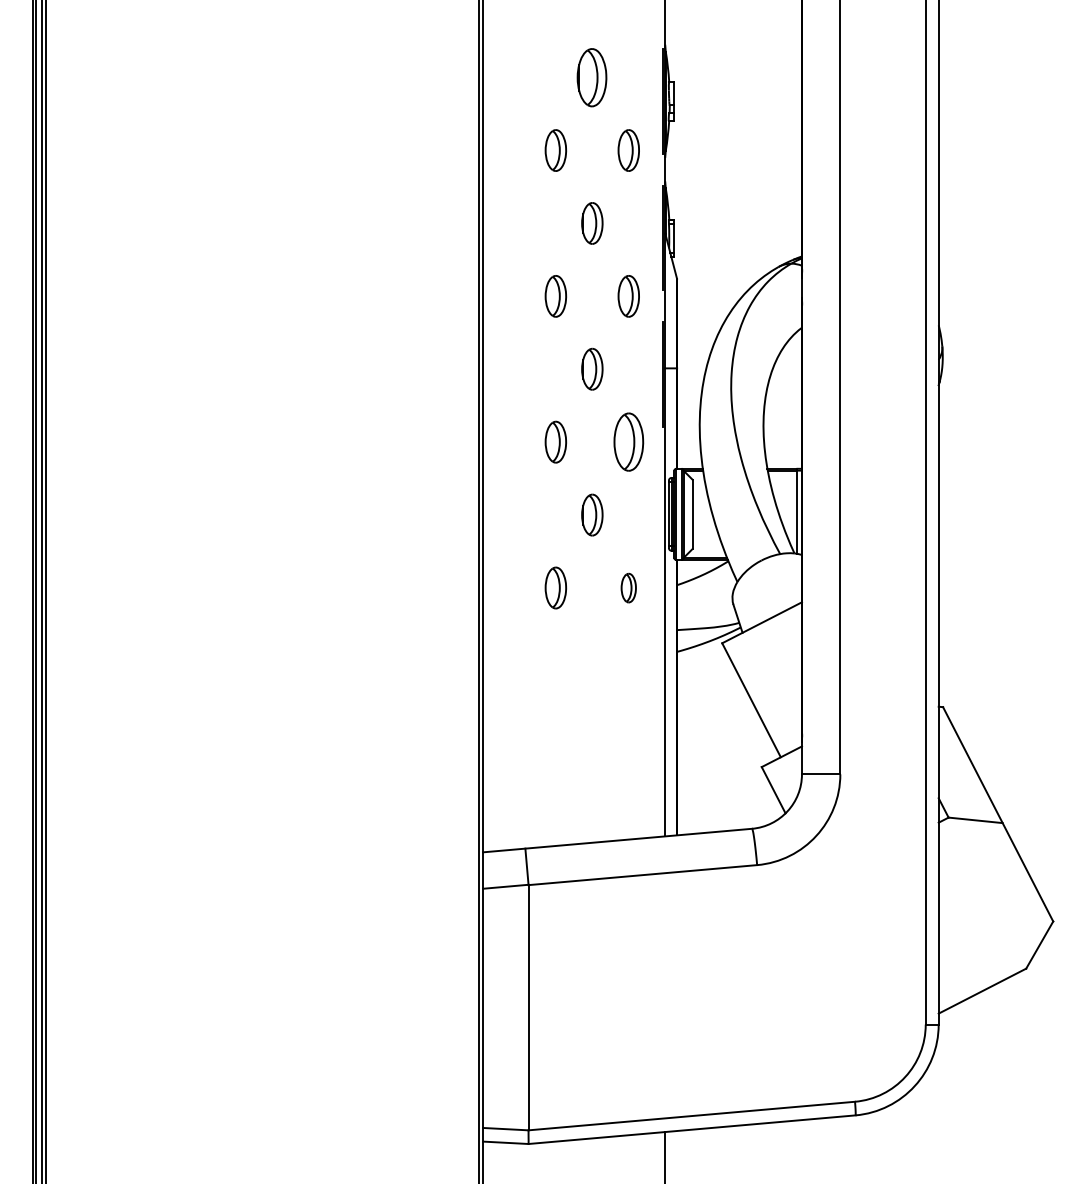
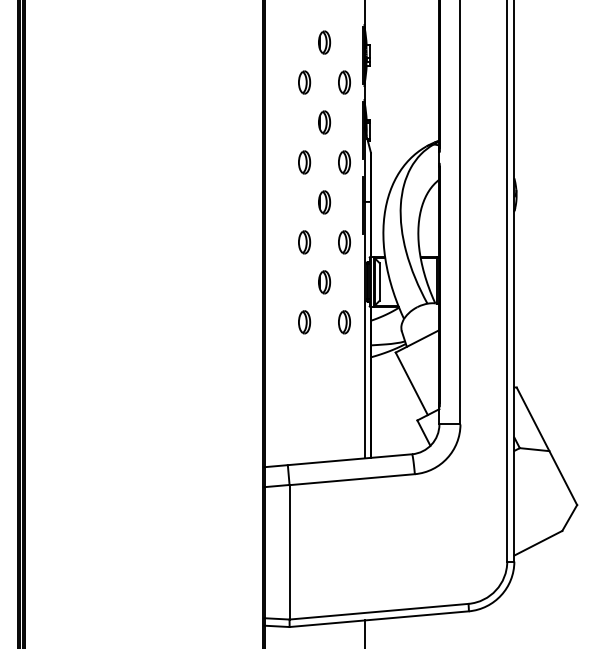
part: (592, 77) -> (324, 42), size x0.71
part: (628, 442) -> (344, 242), size x0.71
part: (628, 588) -> (344, 322), size x1.43

